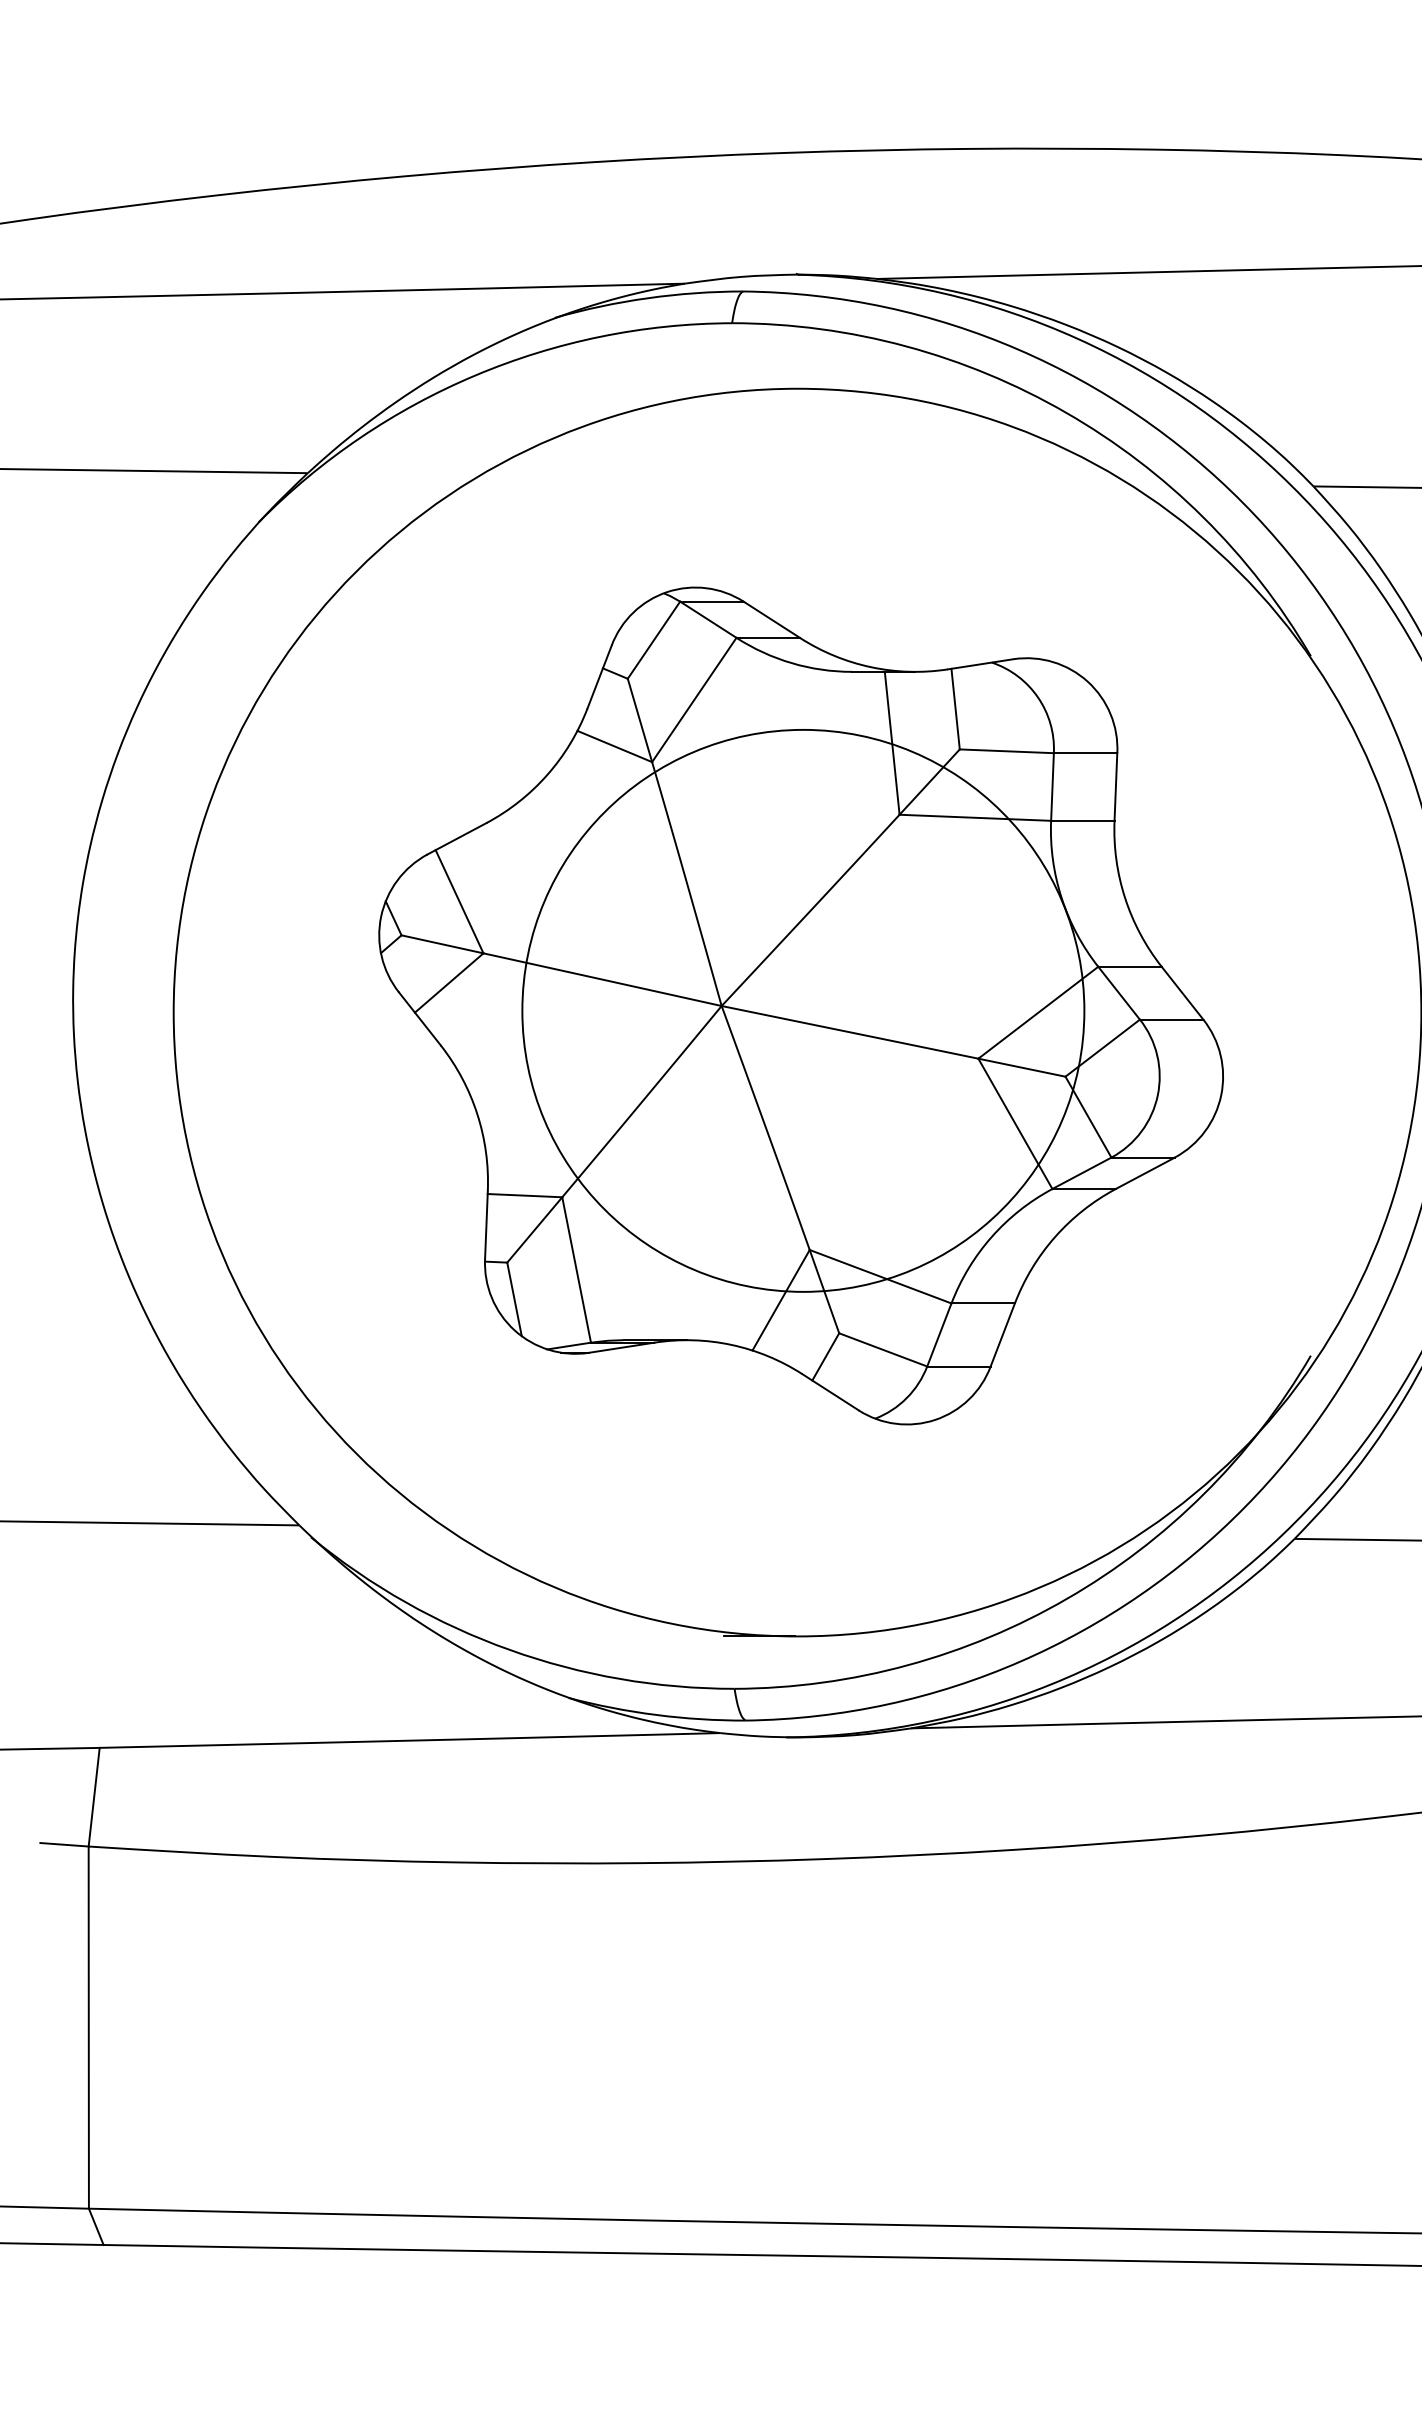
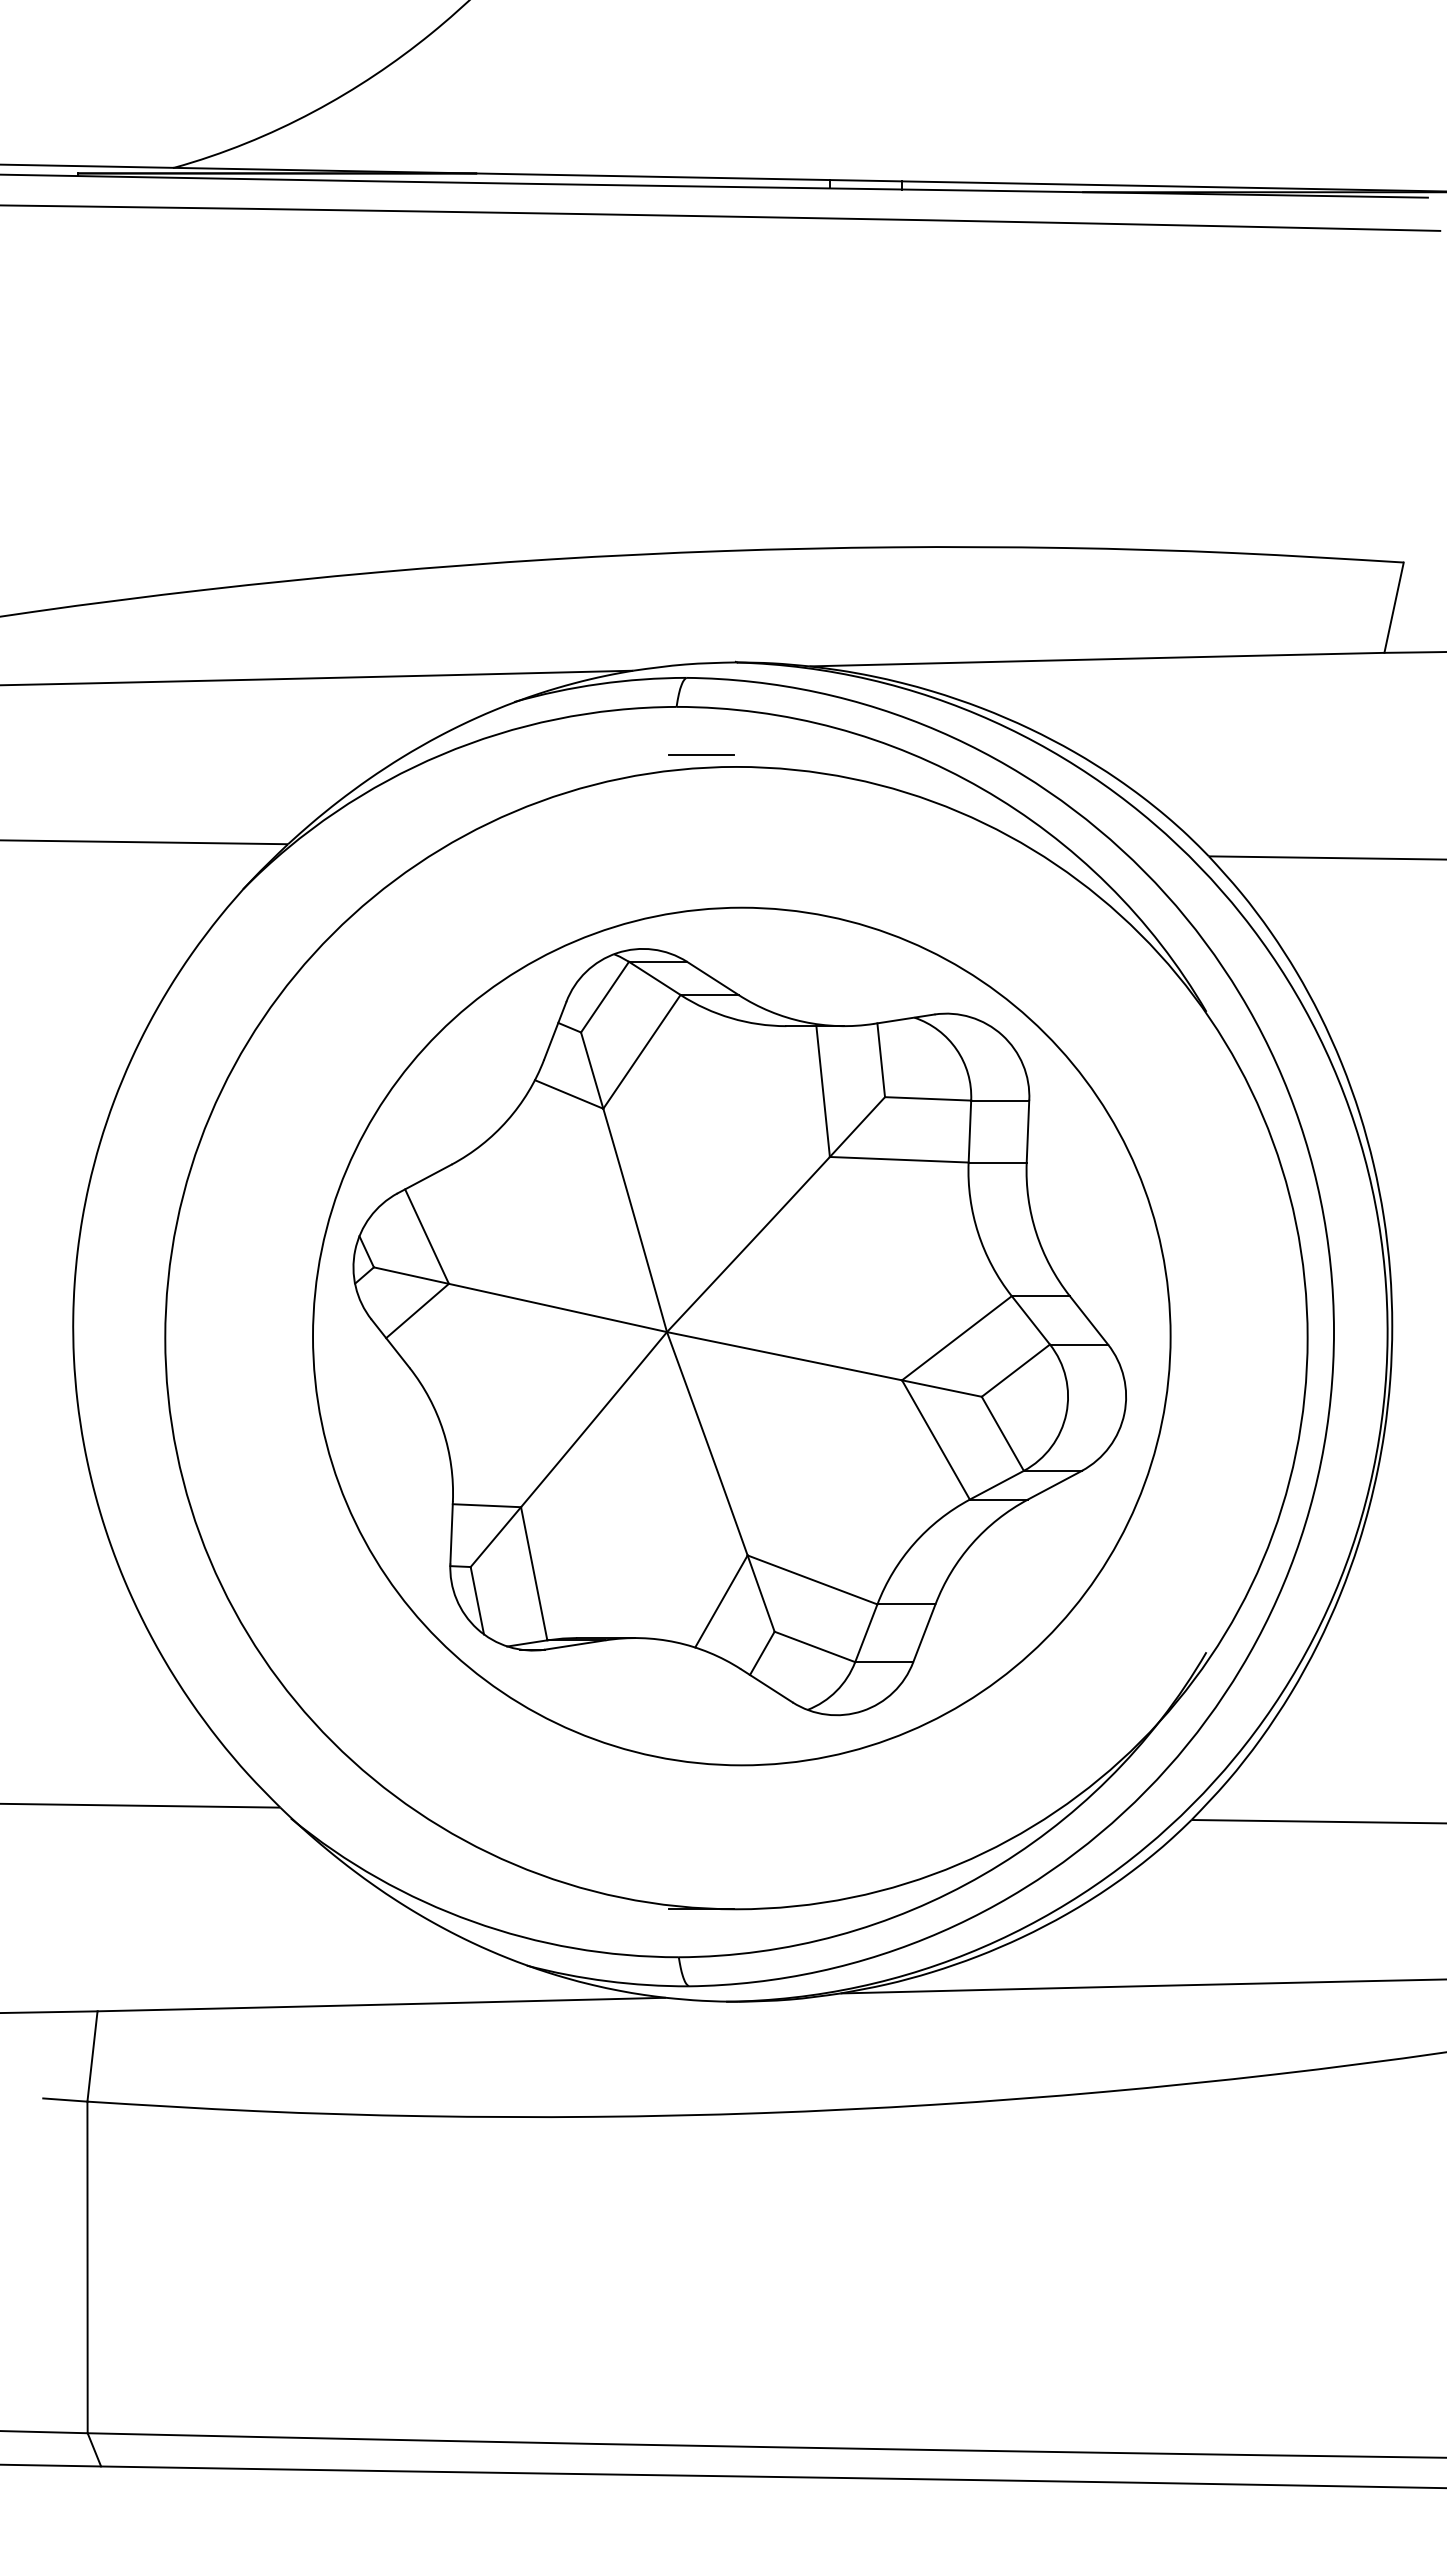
line: (759, 375) -> (701, 754), added
circle: (803, 1010) -> (741, 1336), size x1.67

